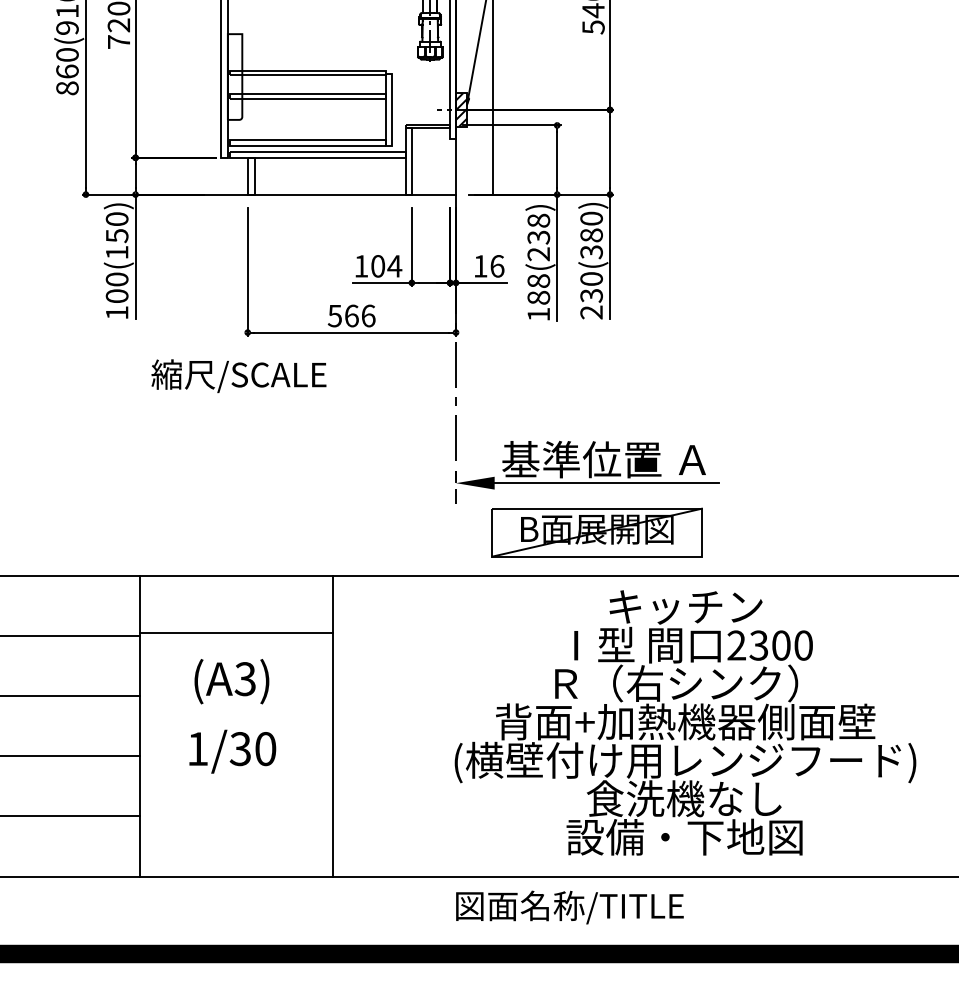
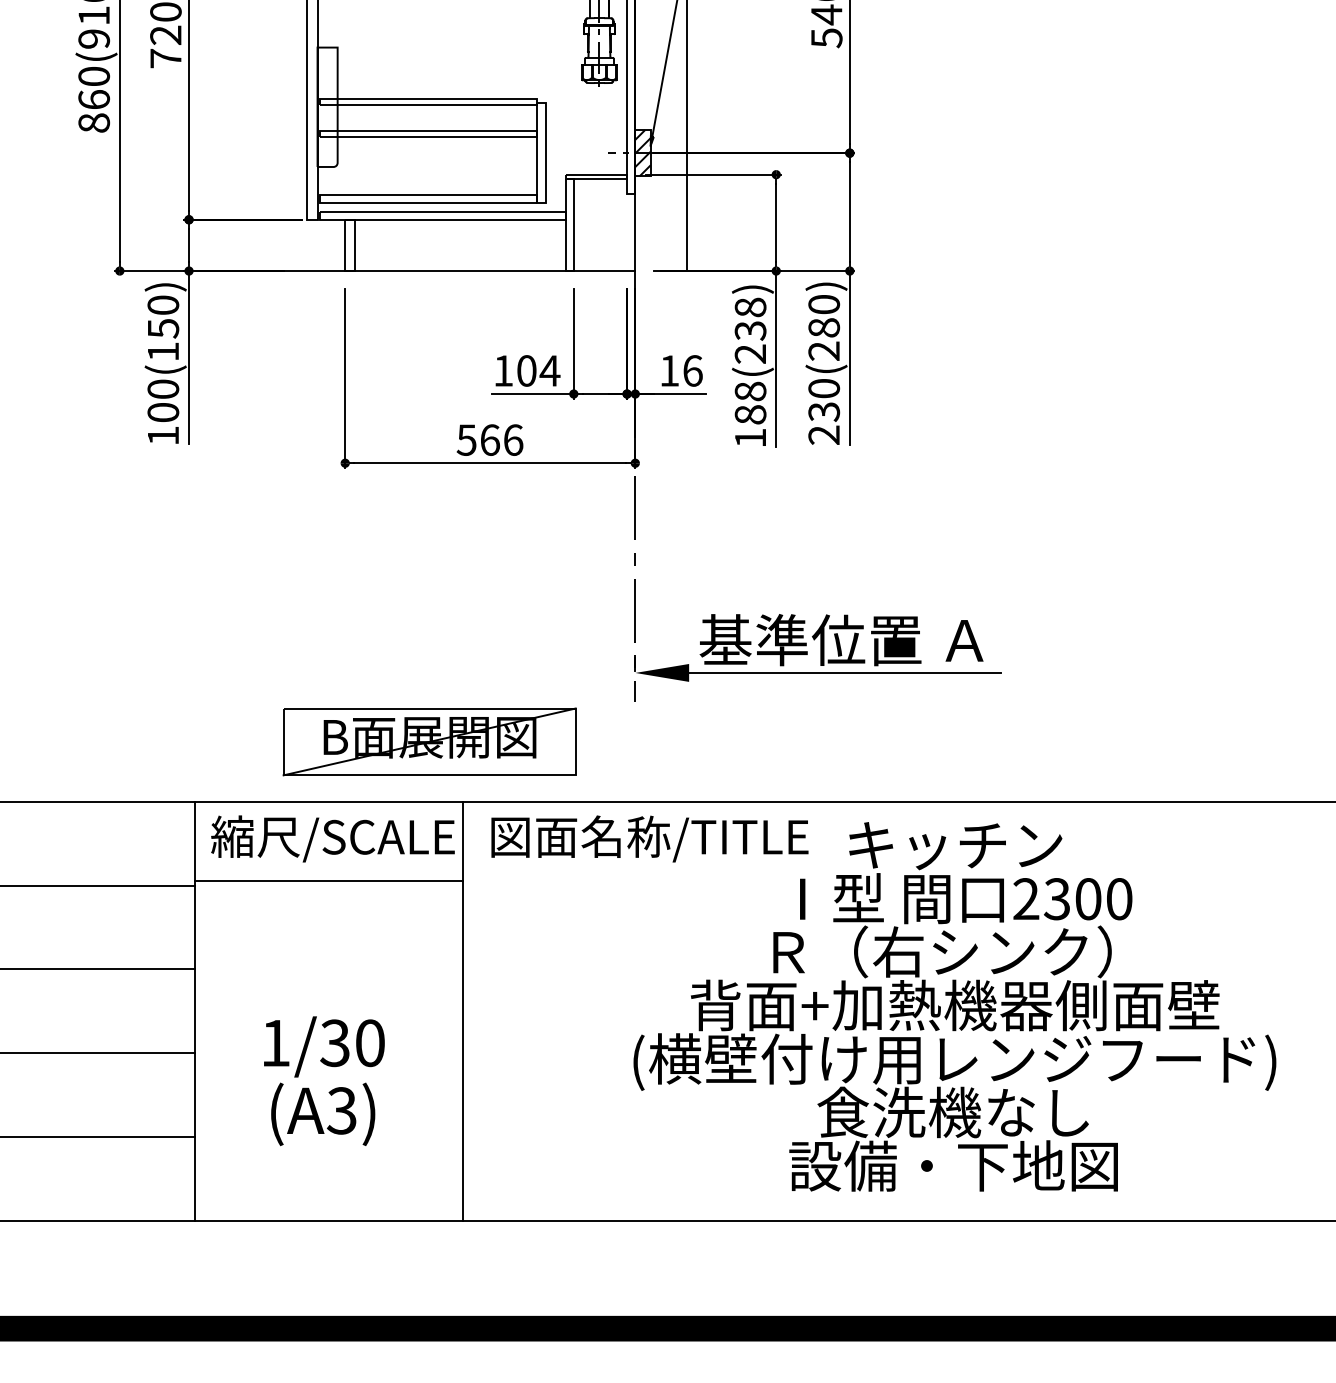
text: (591, 252) -> (824, 351), 230(380) -> 230(280)
text: (238, 375) -> (332, 838), moved
part: (596, 532) -> (429, 741), moved
text: (232, 681) -> (323, 1114), moved
text: (569, 907) -> (649, 838), moved

